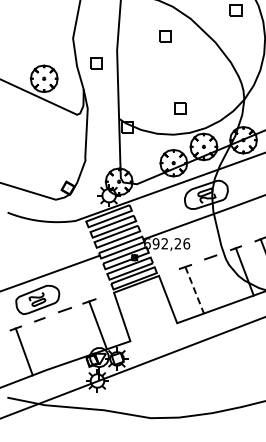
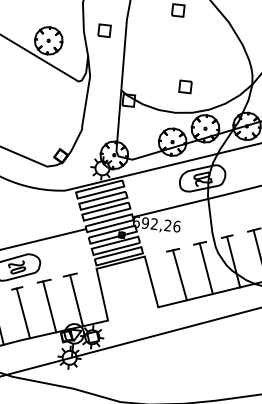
line: (219, 280) -> (206, 268), added
line: (194, 290) -> (179, 275), dashed -> solid
line: (72, 333) -> (49, 306), added
line: (48, 342) -> (23, 312), added

